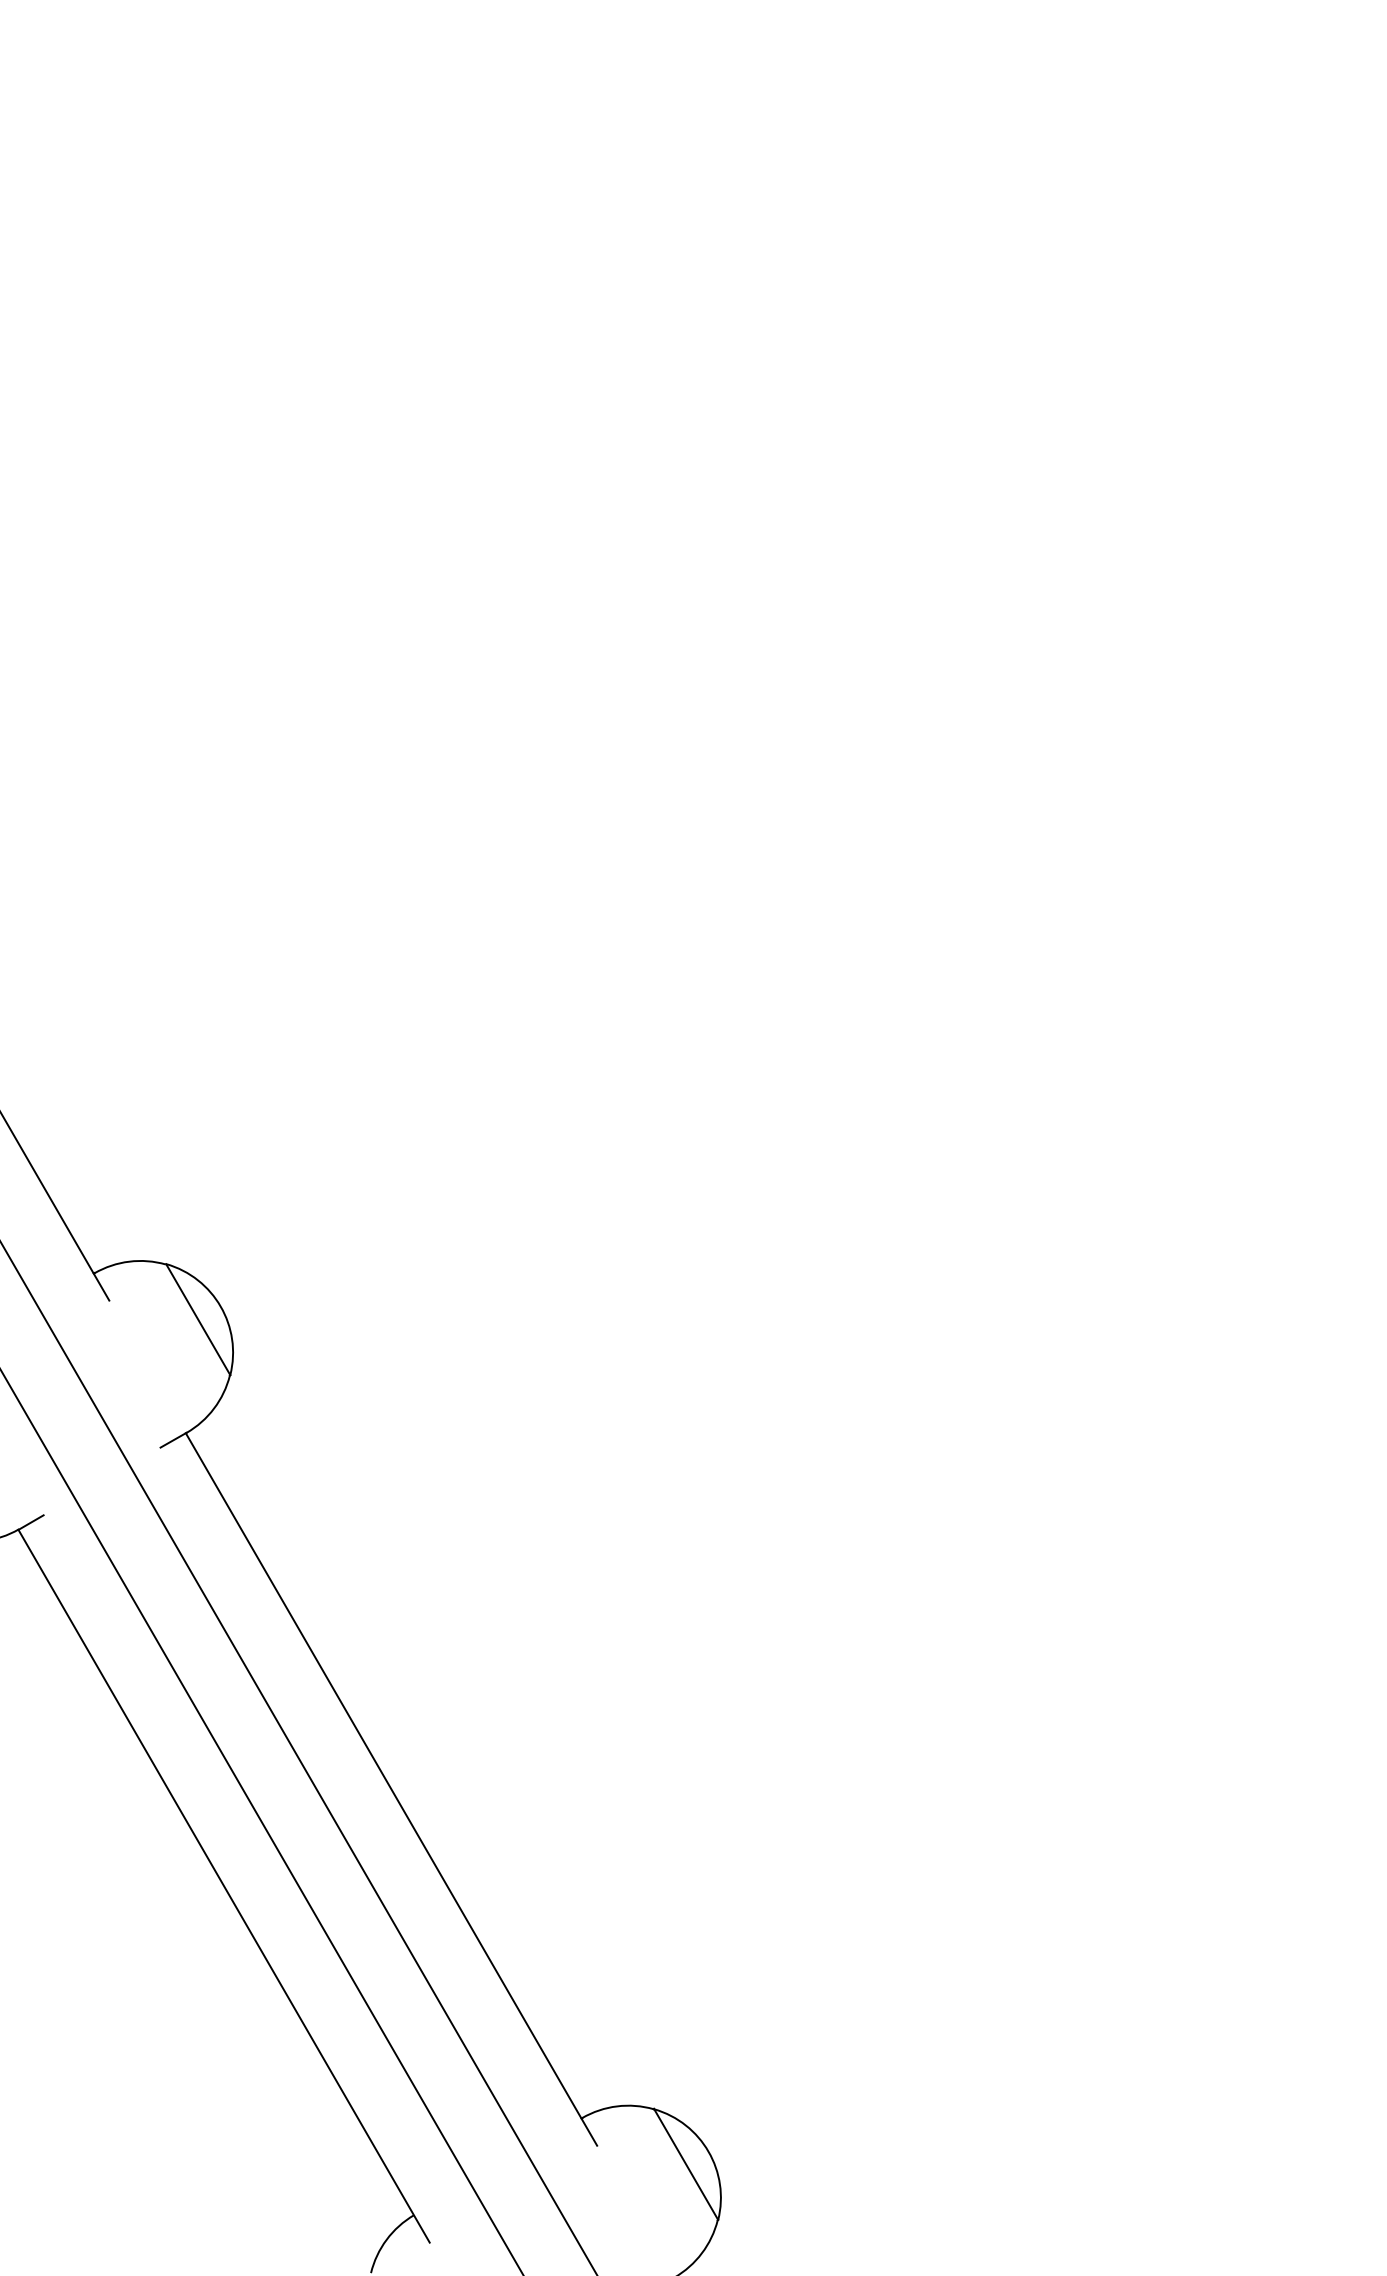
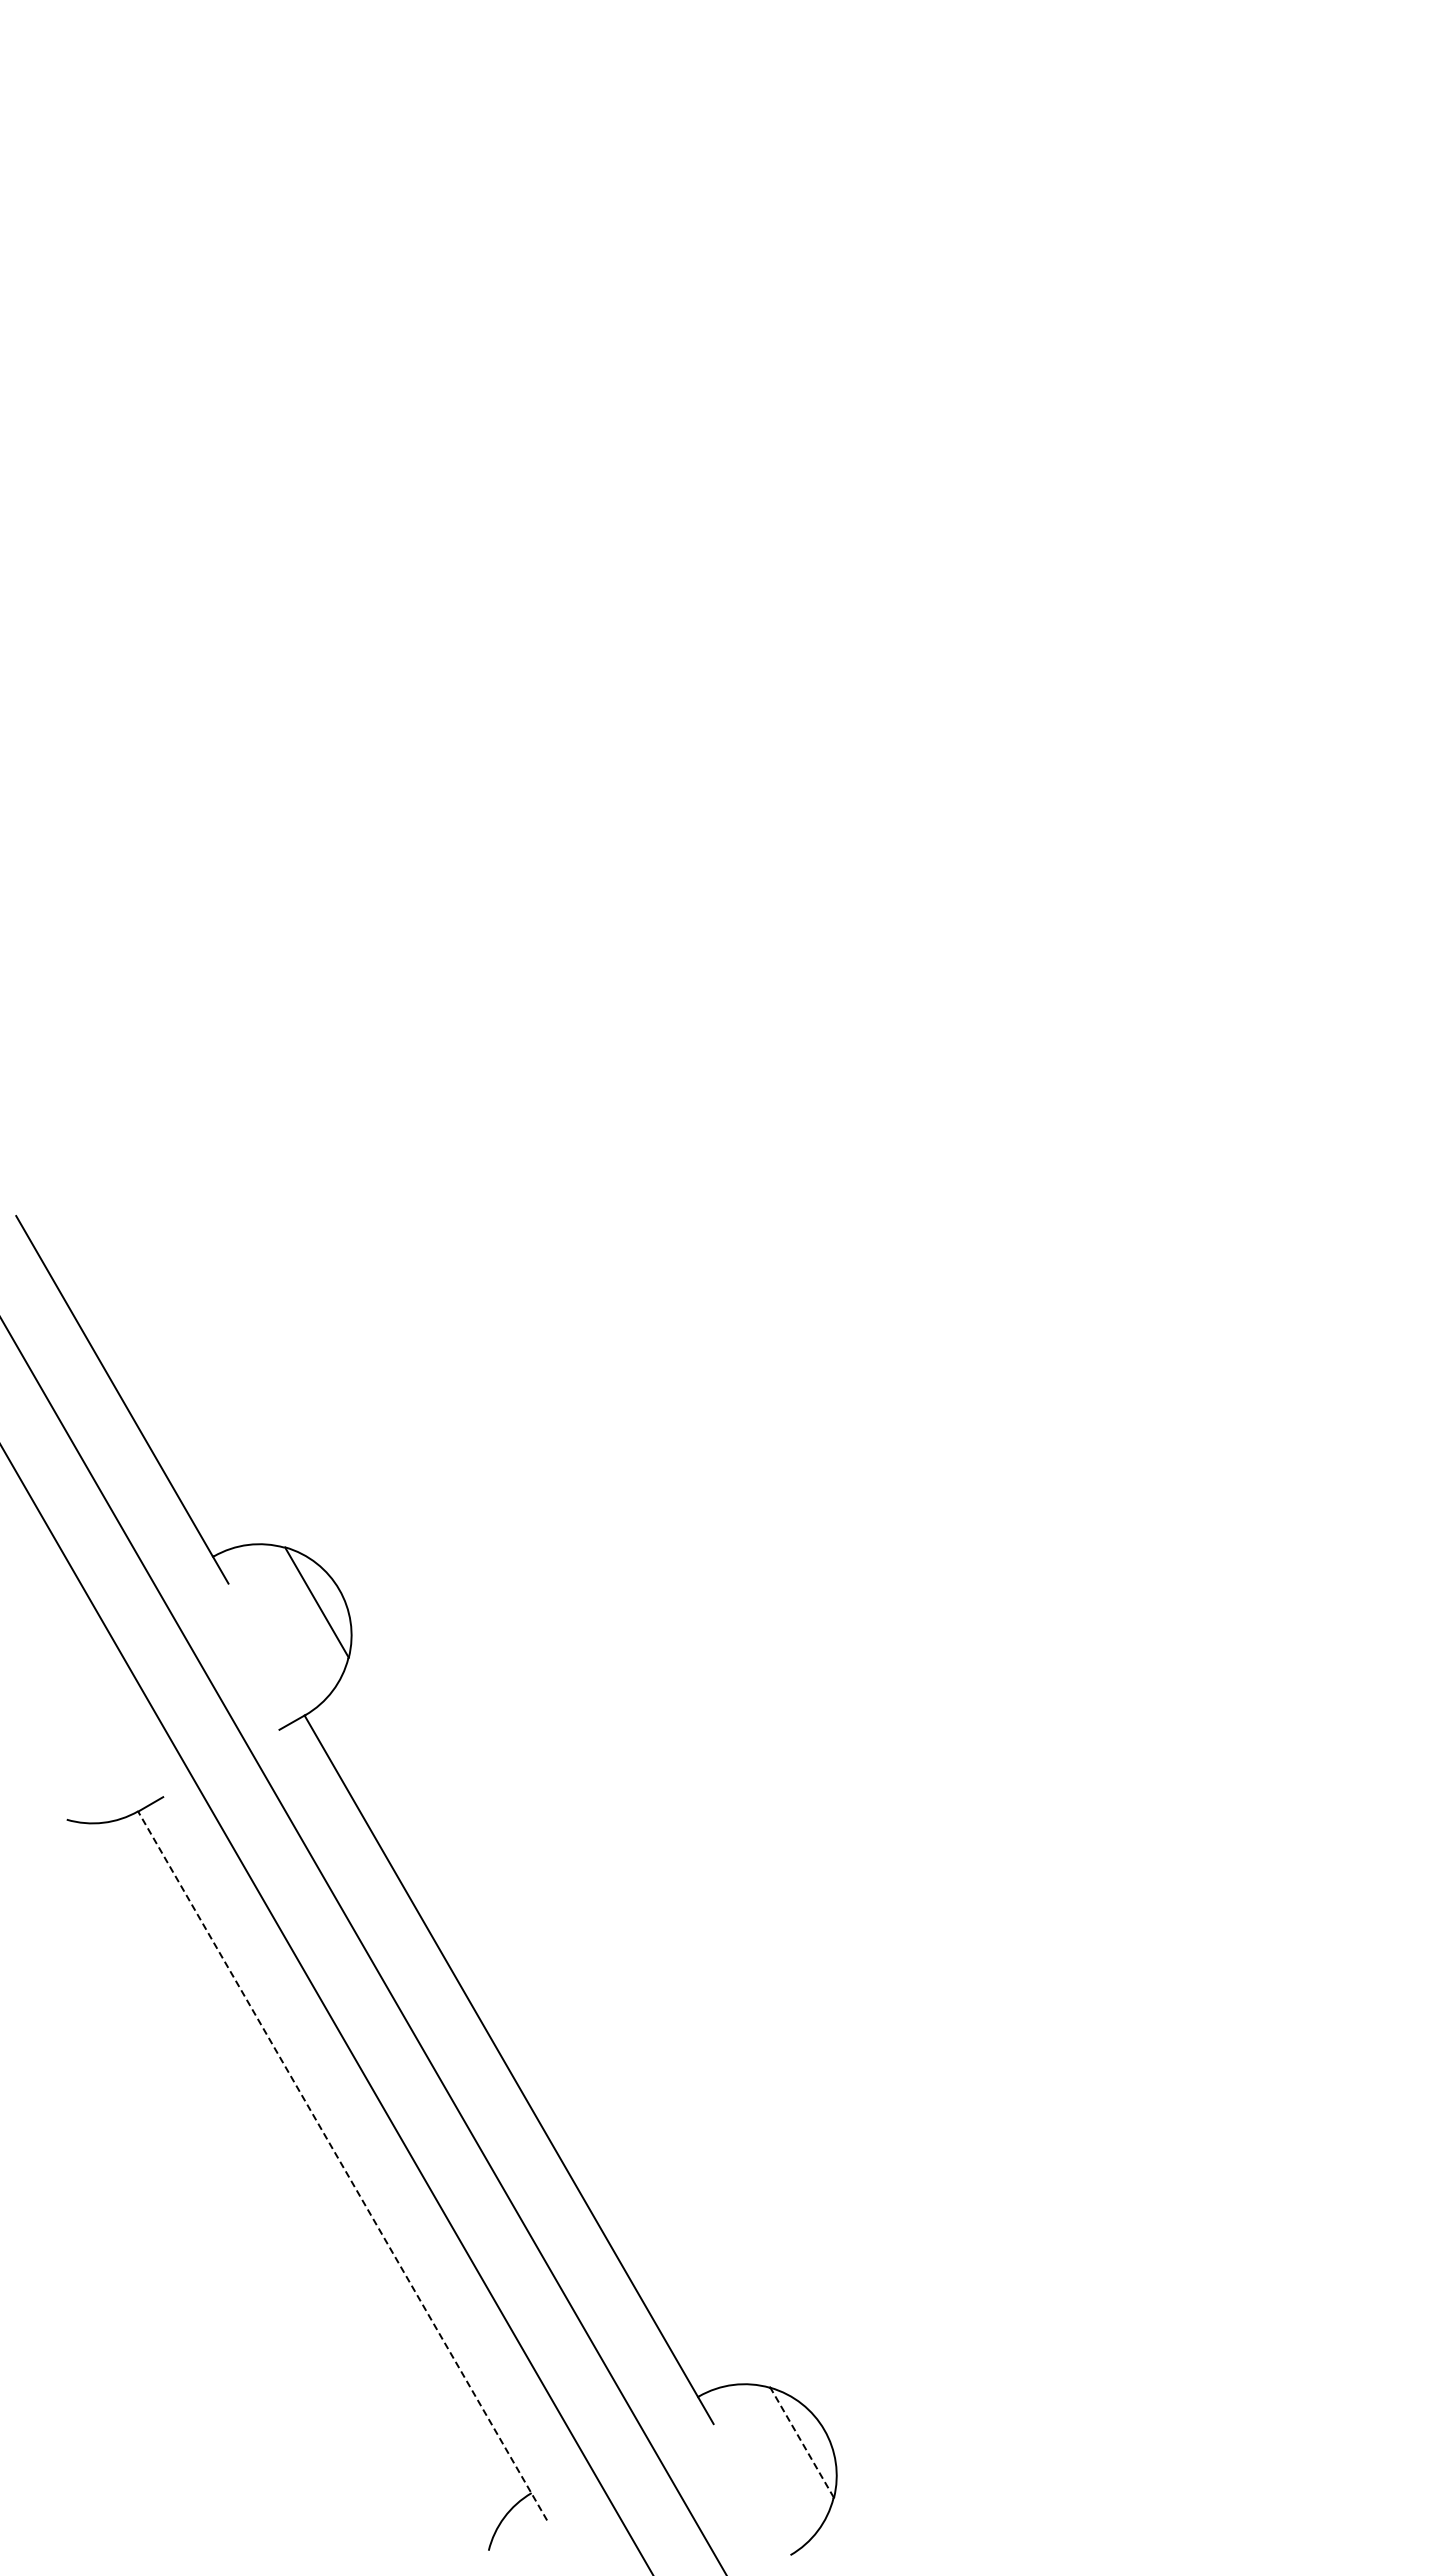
line: (223, 1885) -> (342, 2165), solid -> dashed
line: (686, 2164) -> (802, 2442), solid -> dashed

